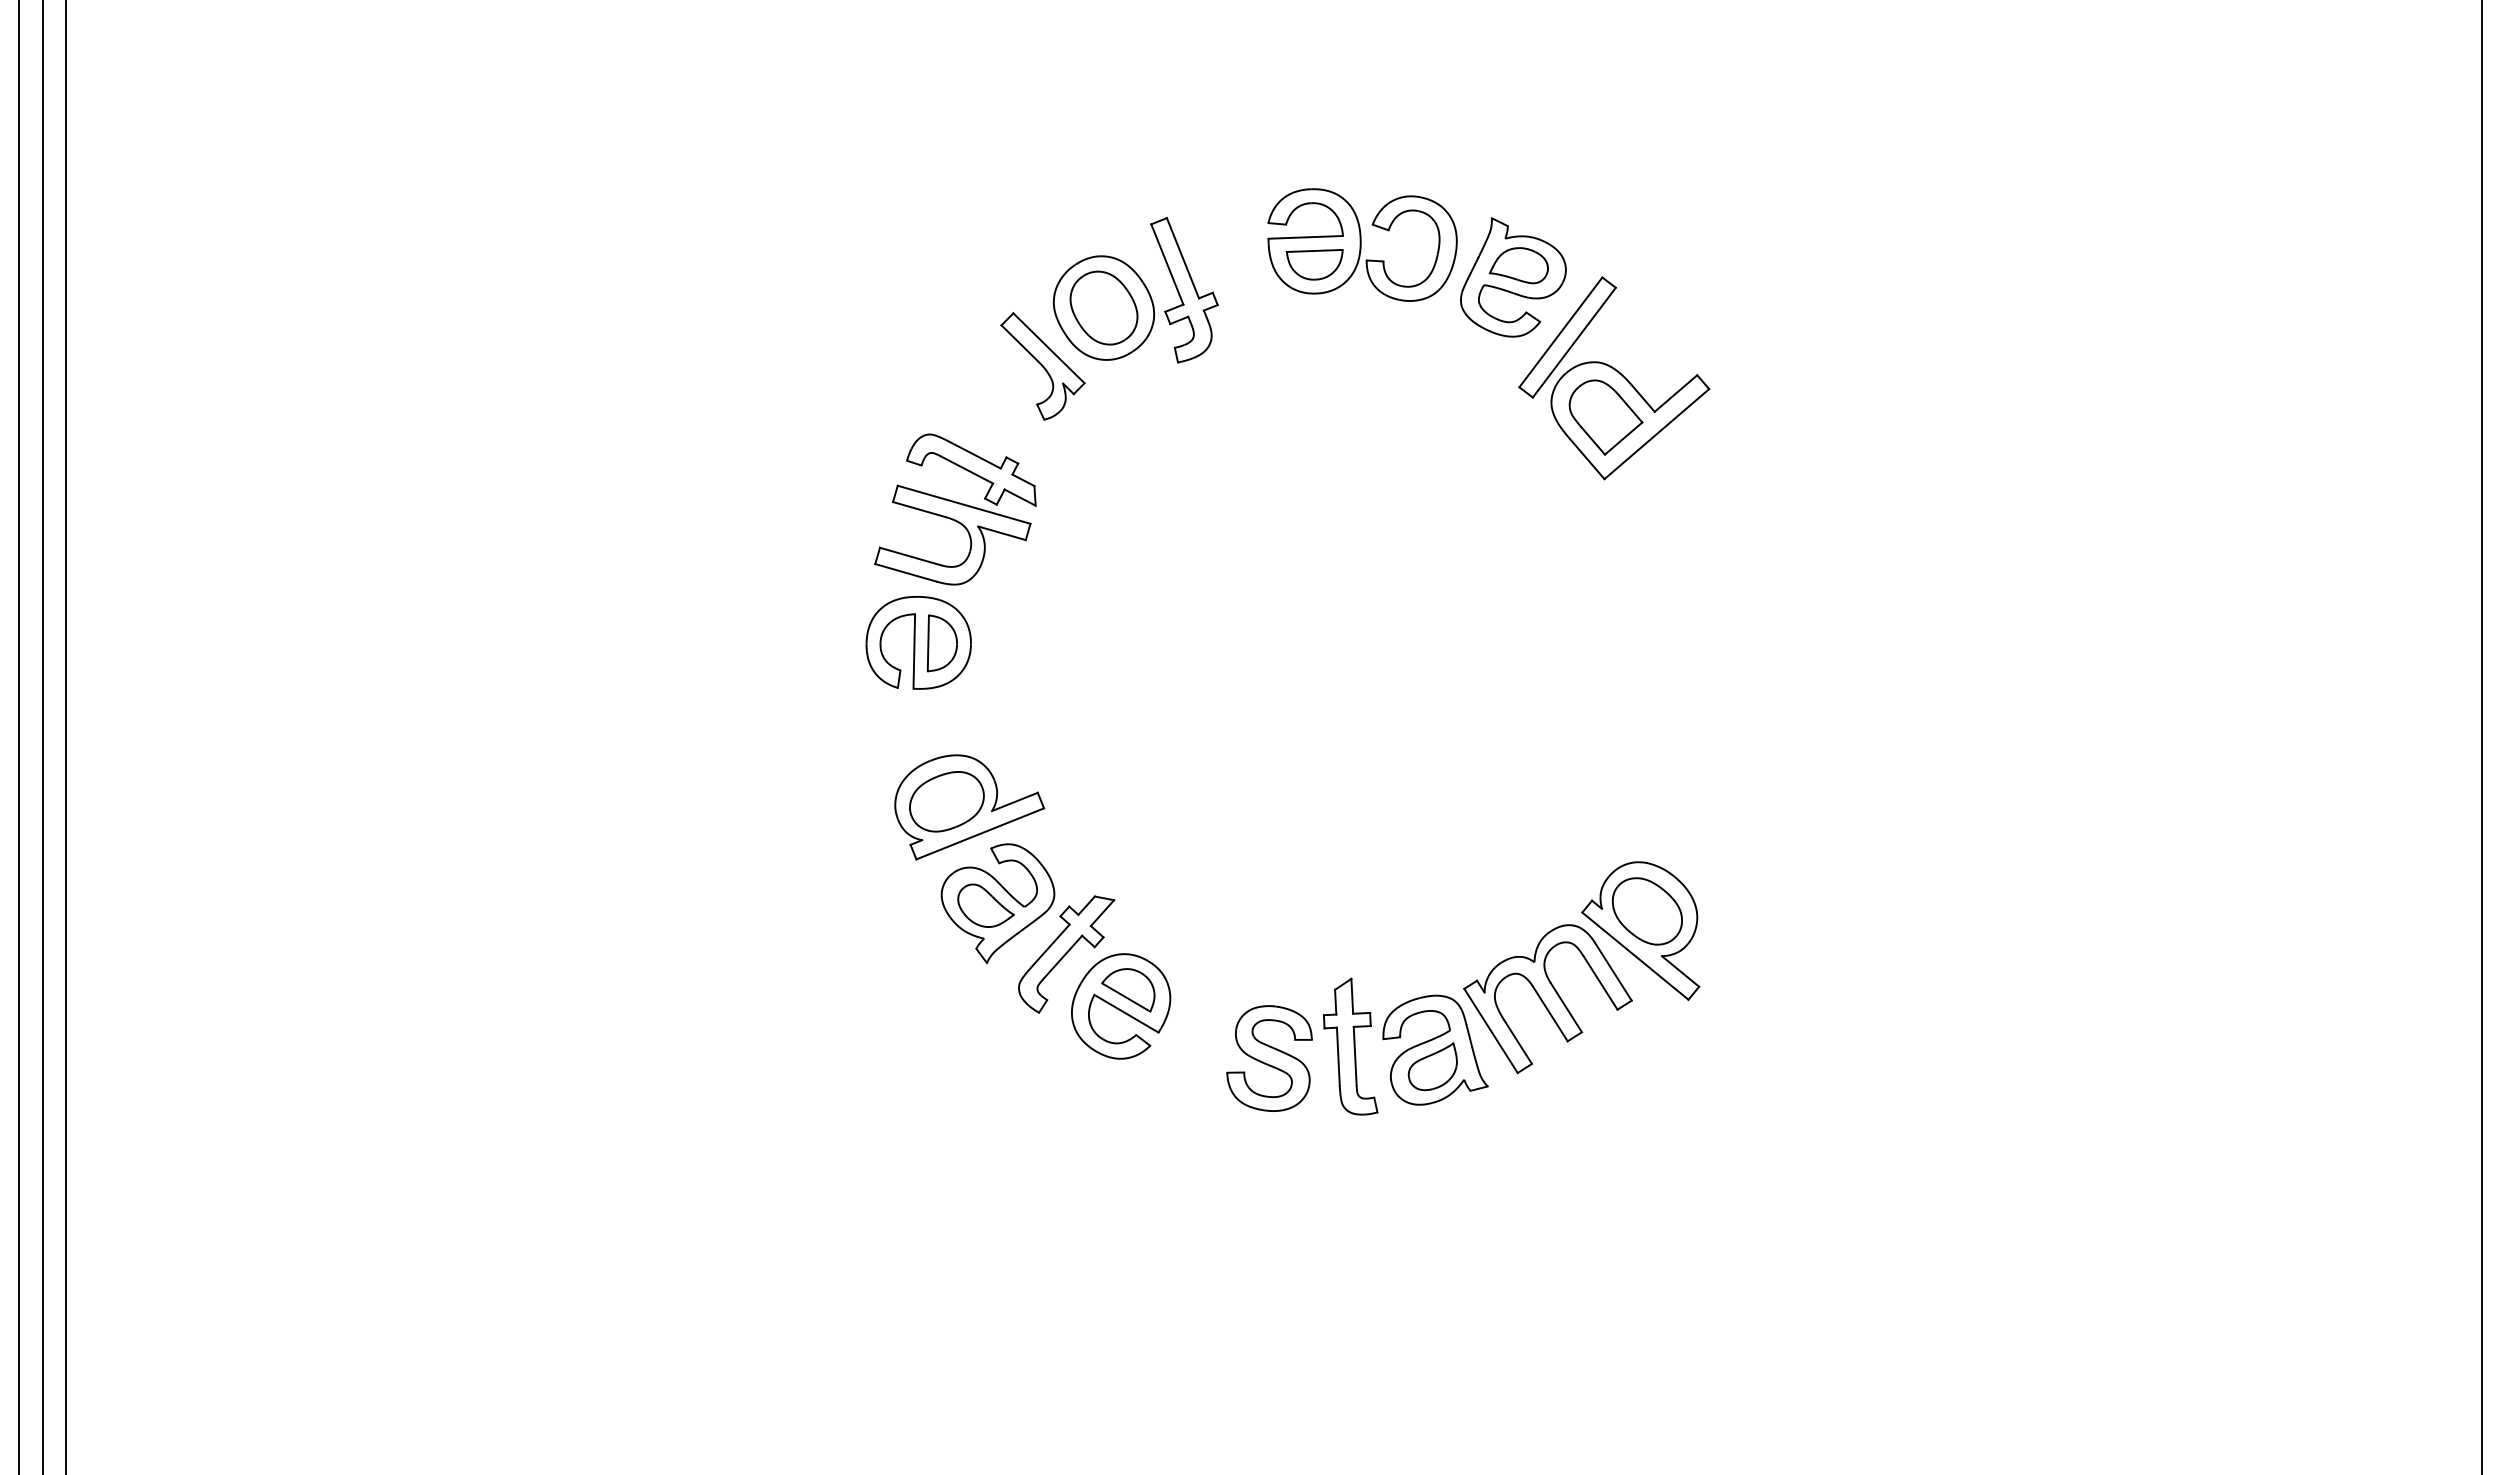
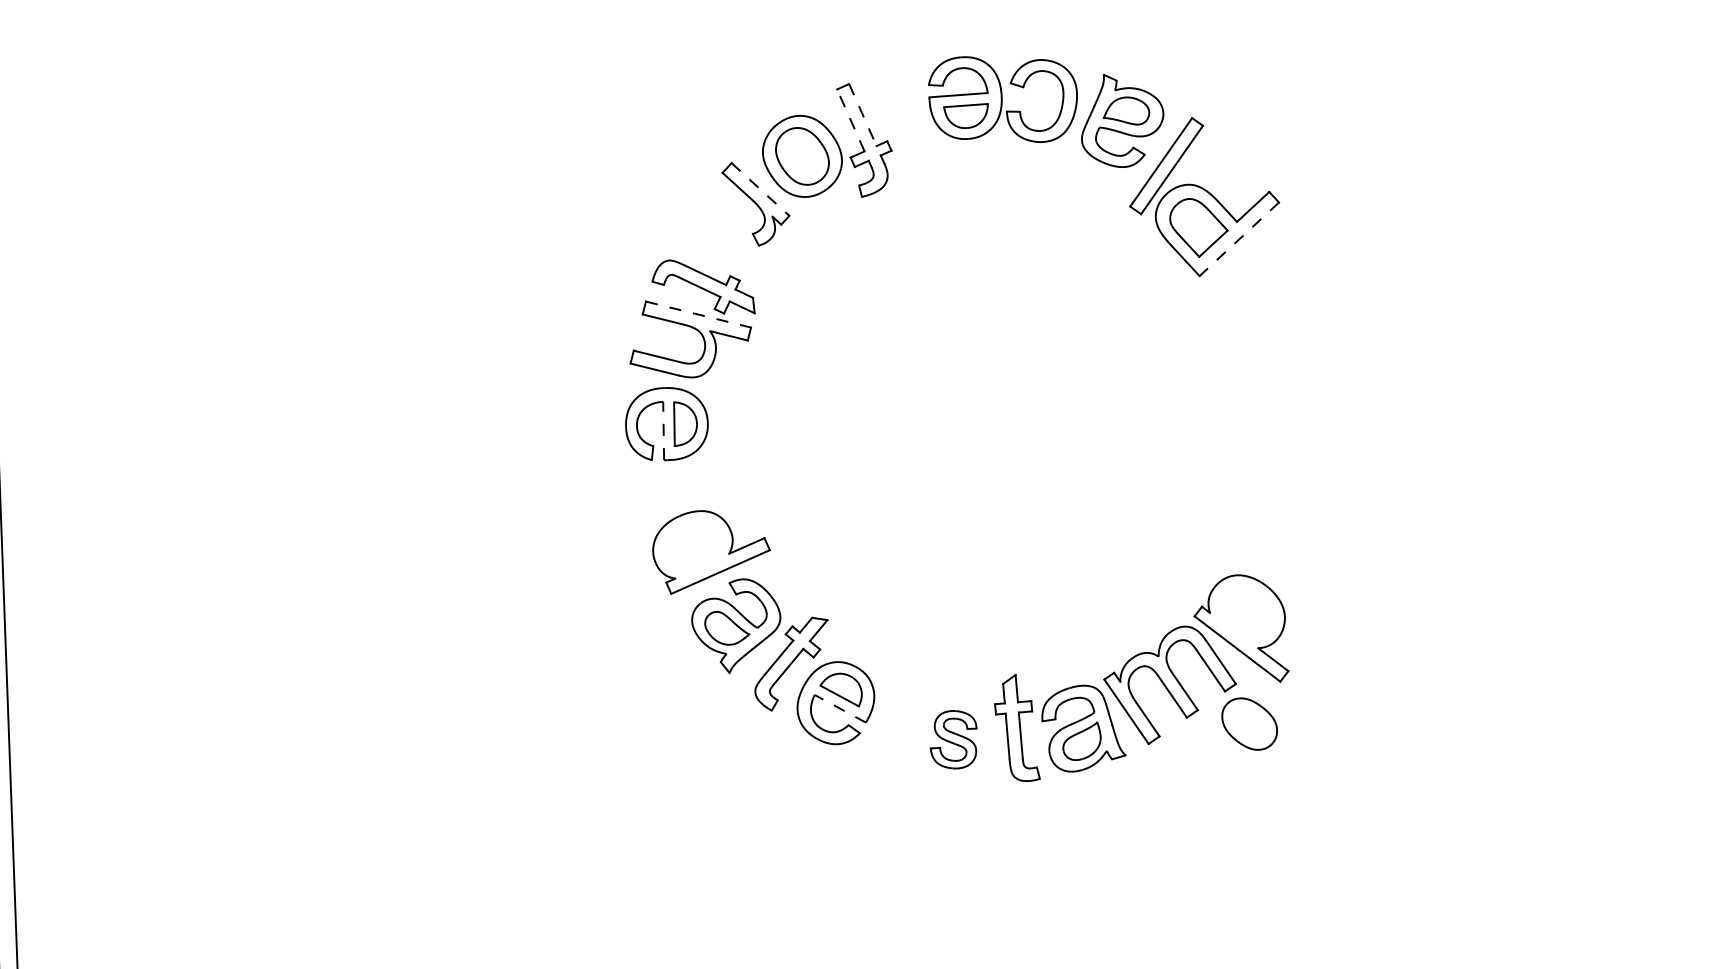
line: (1183, 258) -> (863, 115), solid -> dashed
line: (1167, 264) -> (850, 120), solid -> dashed
line: (1048, 348) -> (760, 189), solid -> dashed
line: (1656, 434) -> (1239, 239), solid -> dashed
line: (964, 504) -> (698, 314), solid -> dashed
line: (914, 651) -> (663, 430), solid -> dashed
part: (946, 801) -> (693, 547), removed
part: (1646, 911) -> (1248, 724), moved
line: (1126, 1013) -> (840, 708), solid -> dashed
part: (1269, 1058) -> (953, 739), size x0.7

